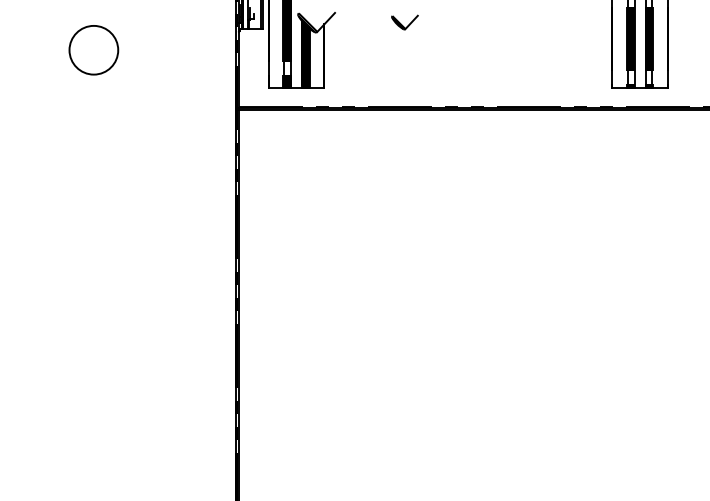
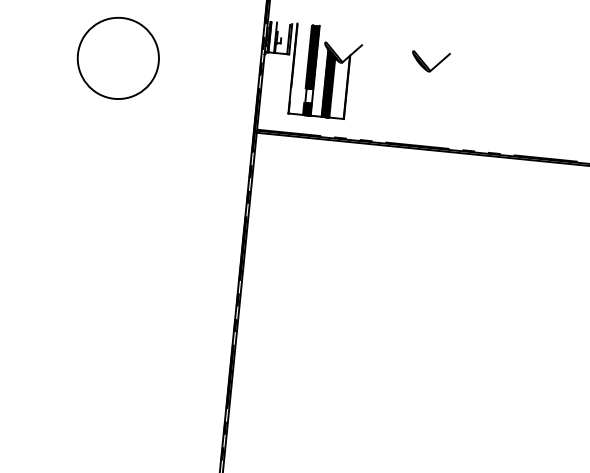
part: (404, 22) -> (430, 61), size x1.43
circle: (93, 49) -> (118, 57), size x1.67

